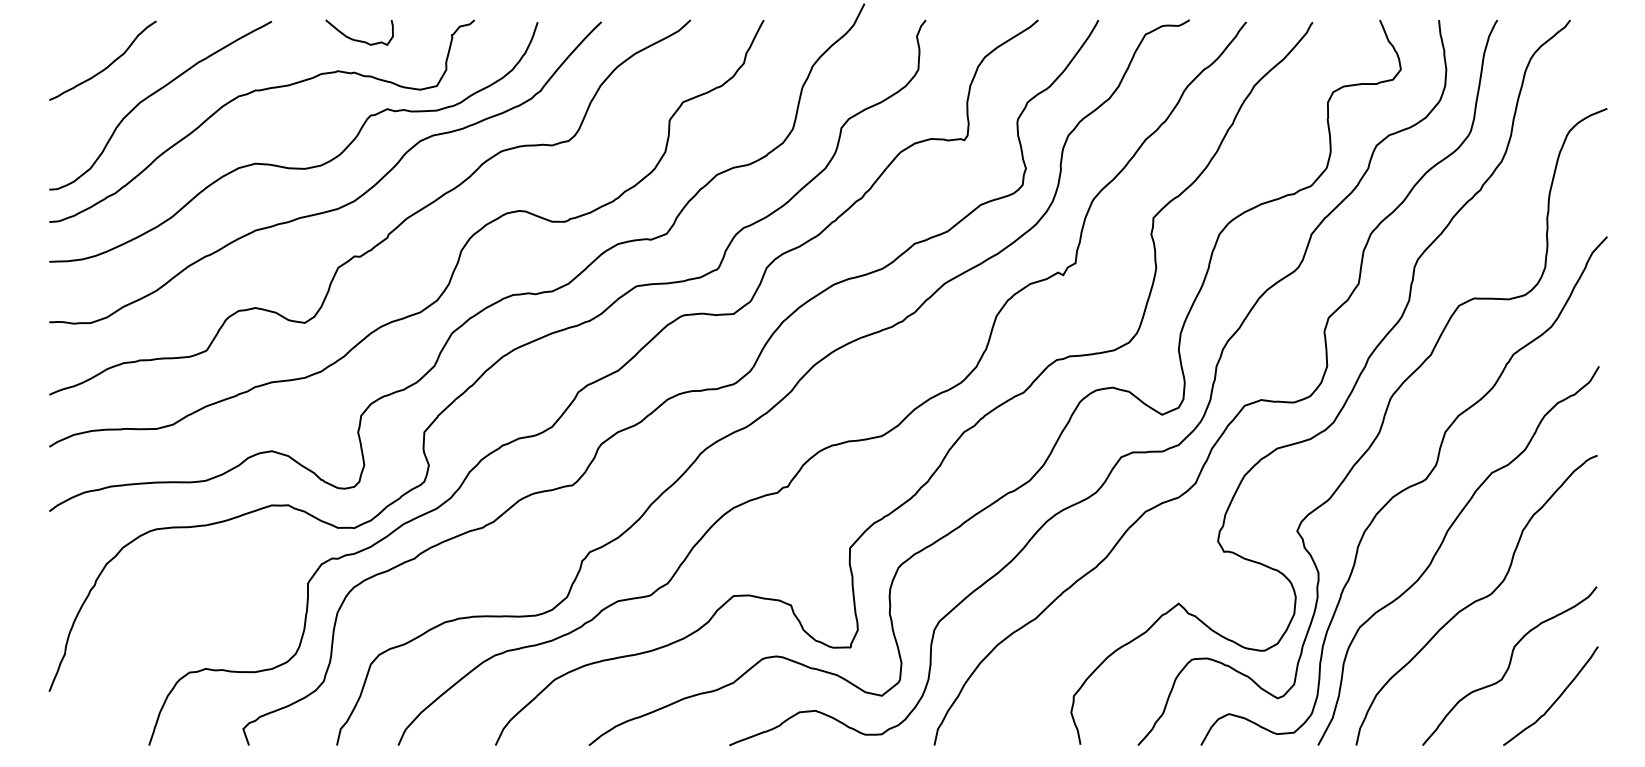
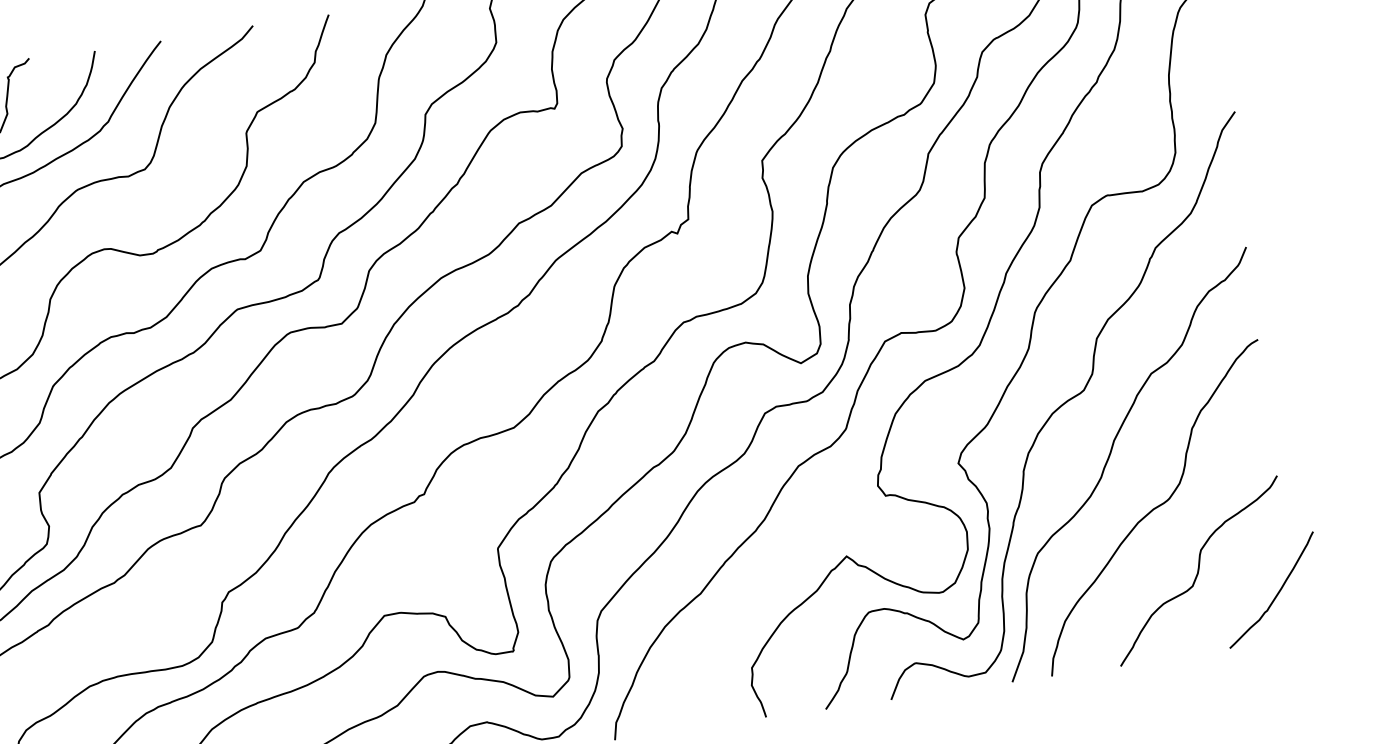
curve: (1556, 698) -> (1277, 591), moved

